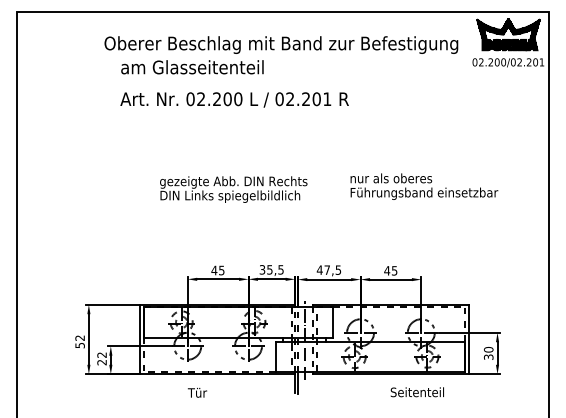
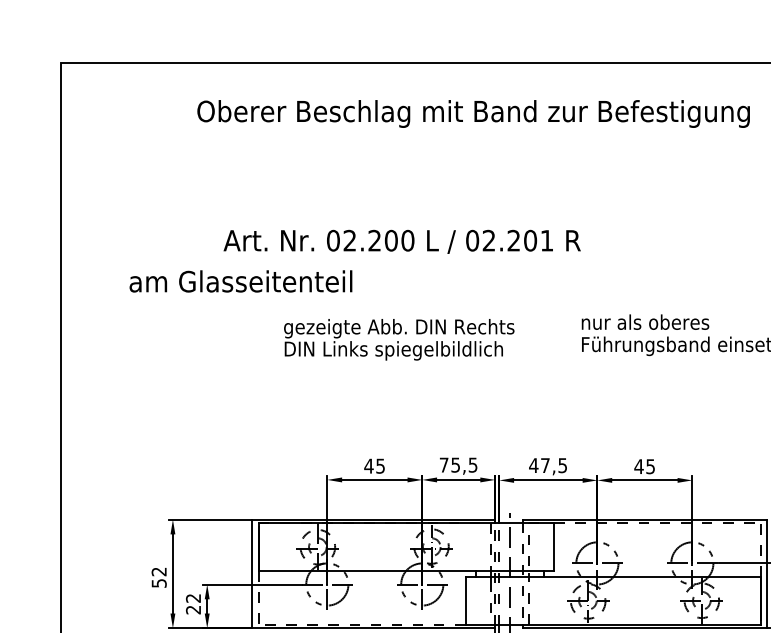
text: (192, 67) -> (241, 281), moved
text: (234, 99) -> (401, 241), moved
text: (262, 269) -> (444, 464), 35,5 -> 75,5

